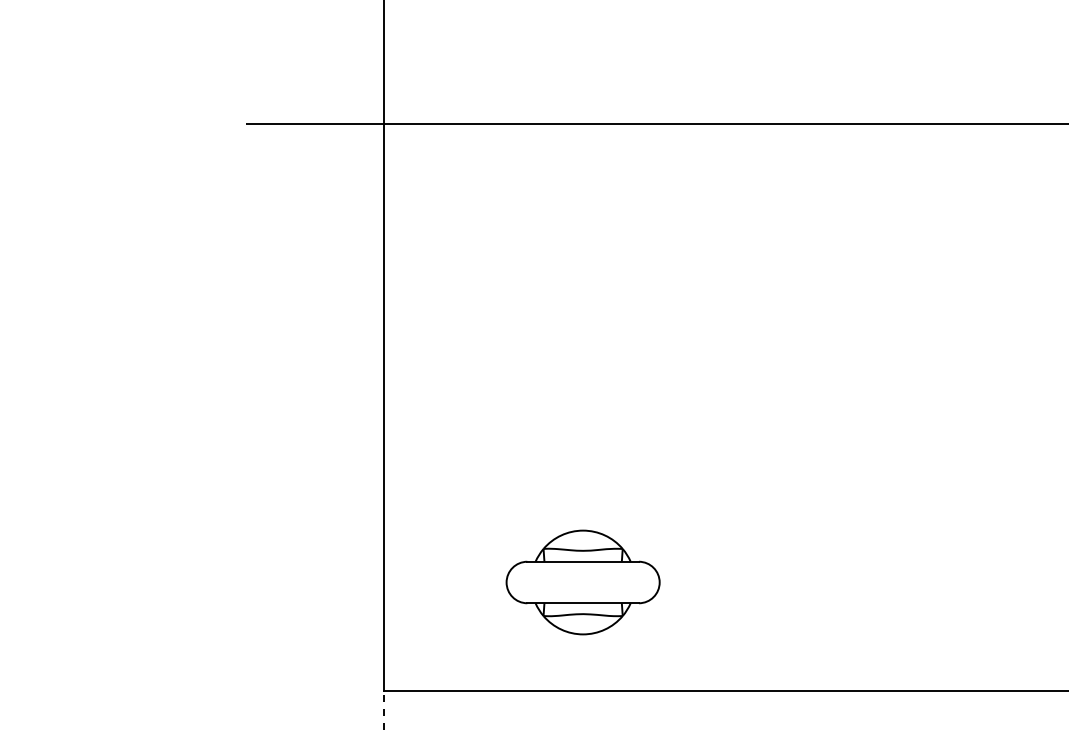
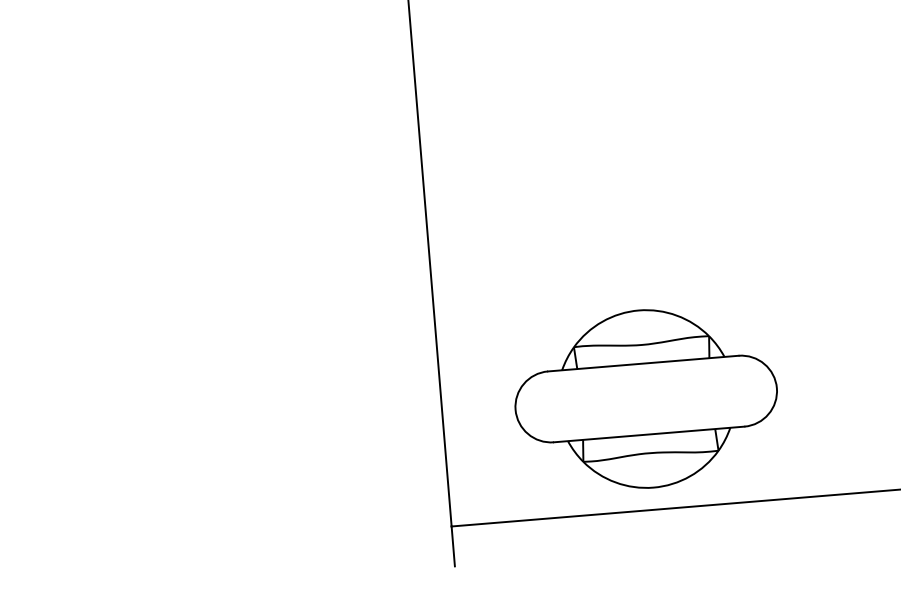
part: (582, 582) -> (645, 399), size x1.67
line: (384, 709) -> (453, 545), dashed -> solid

